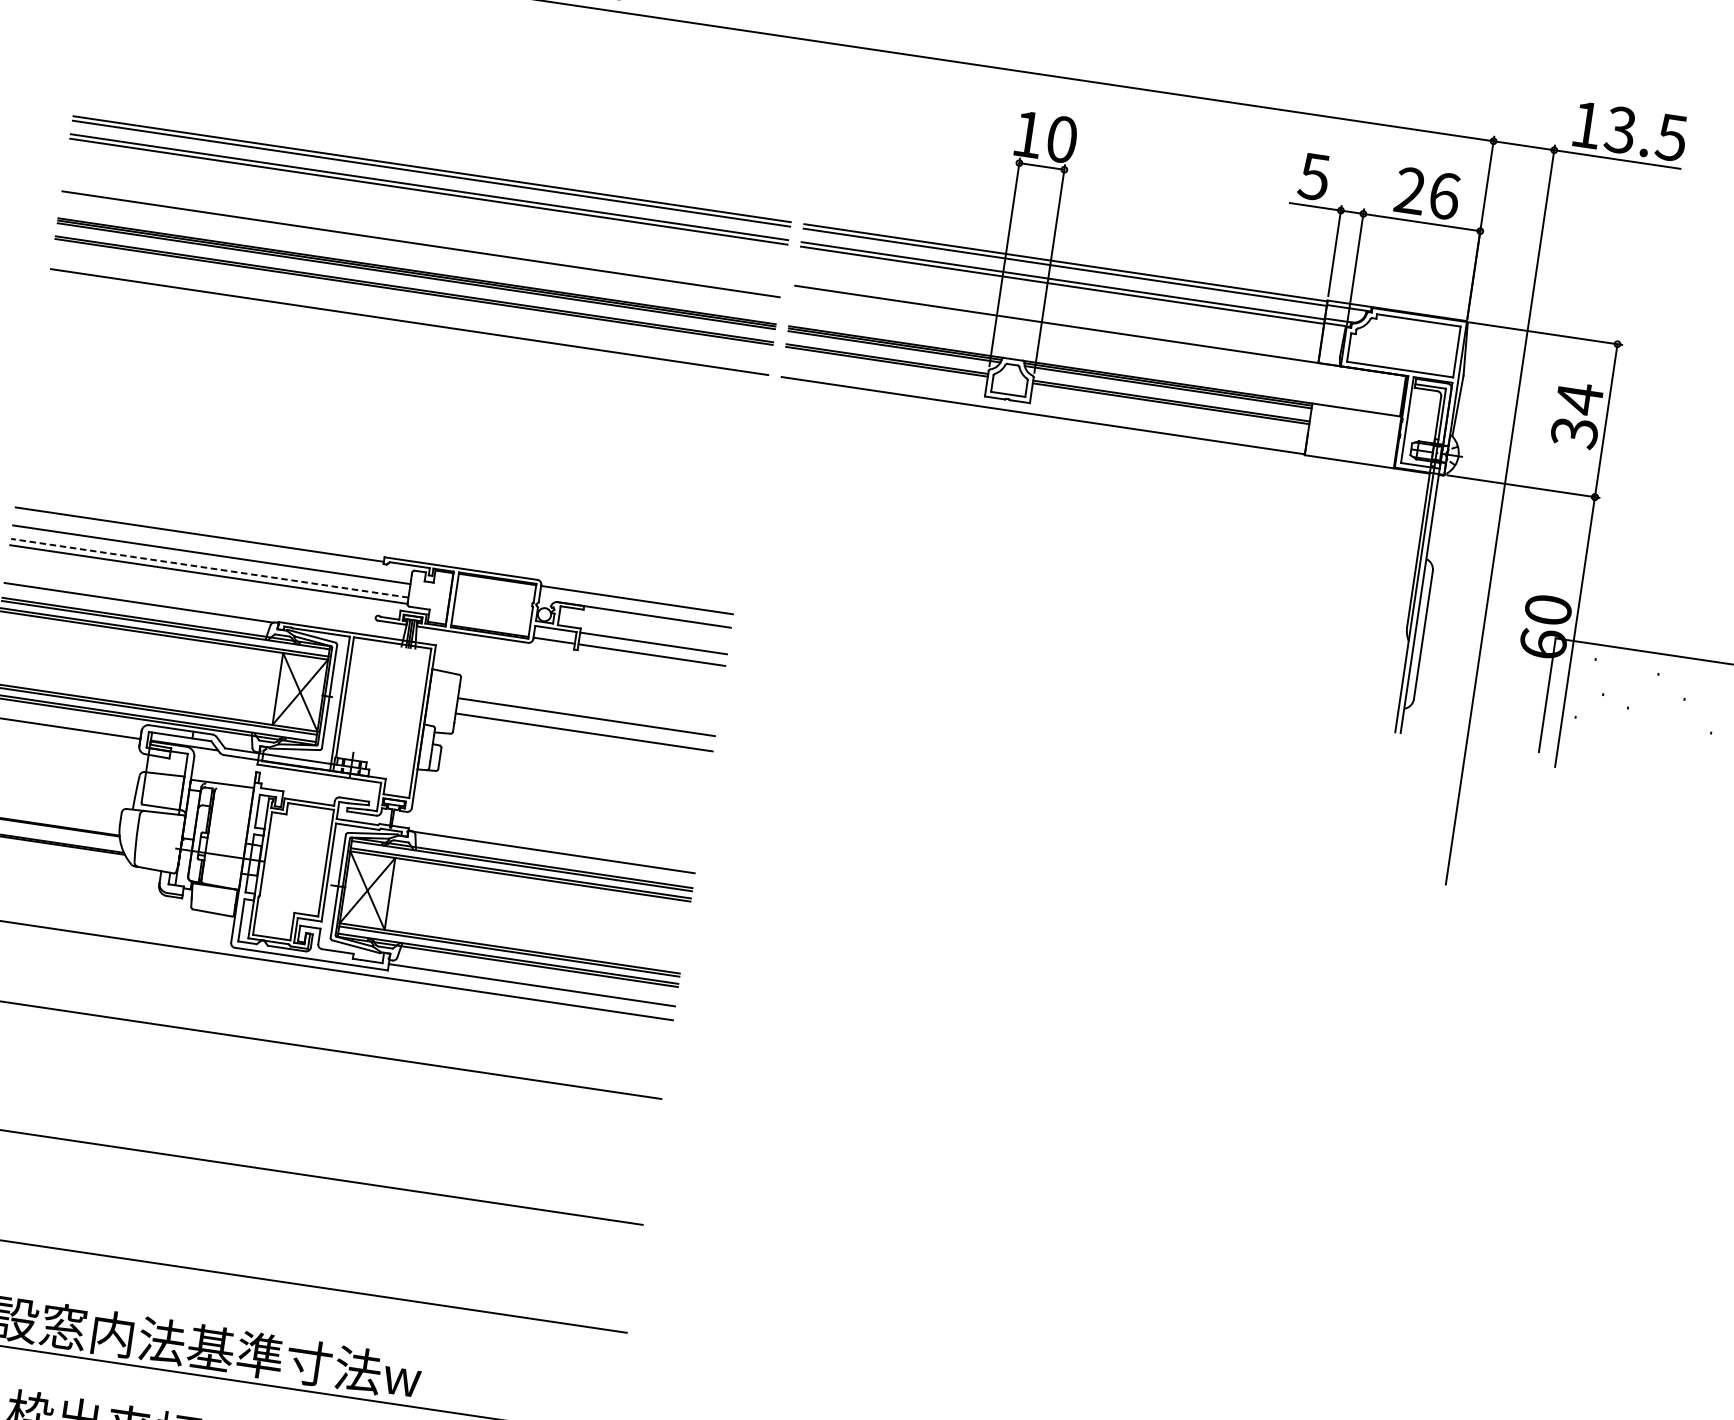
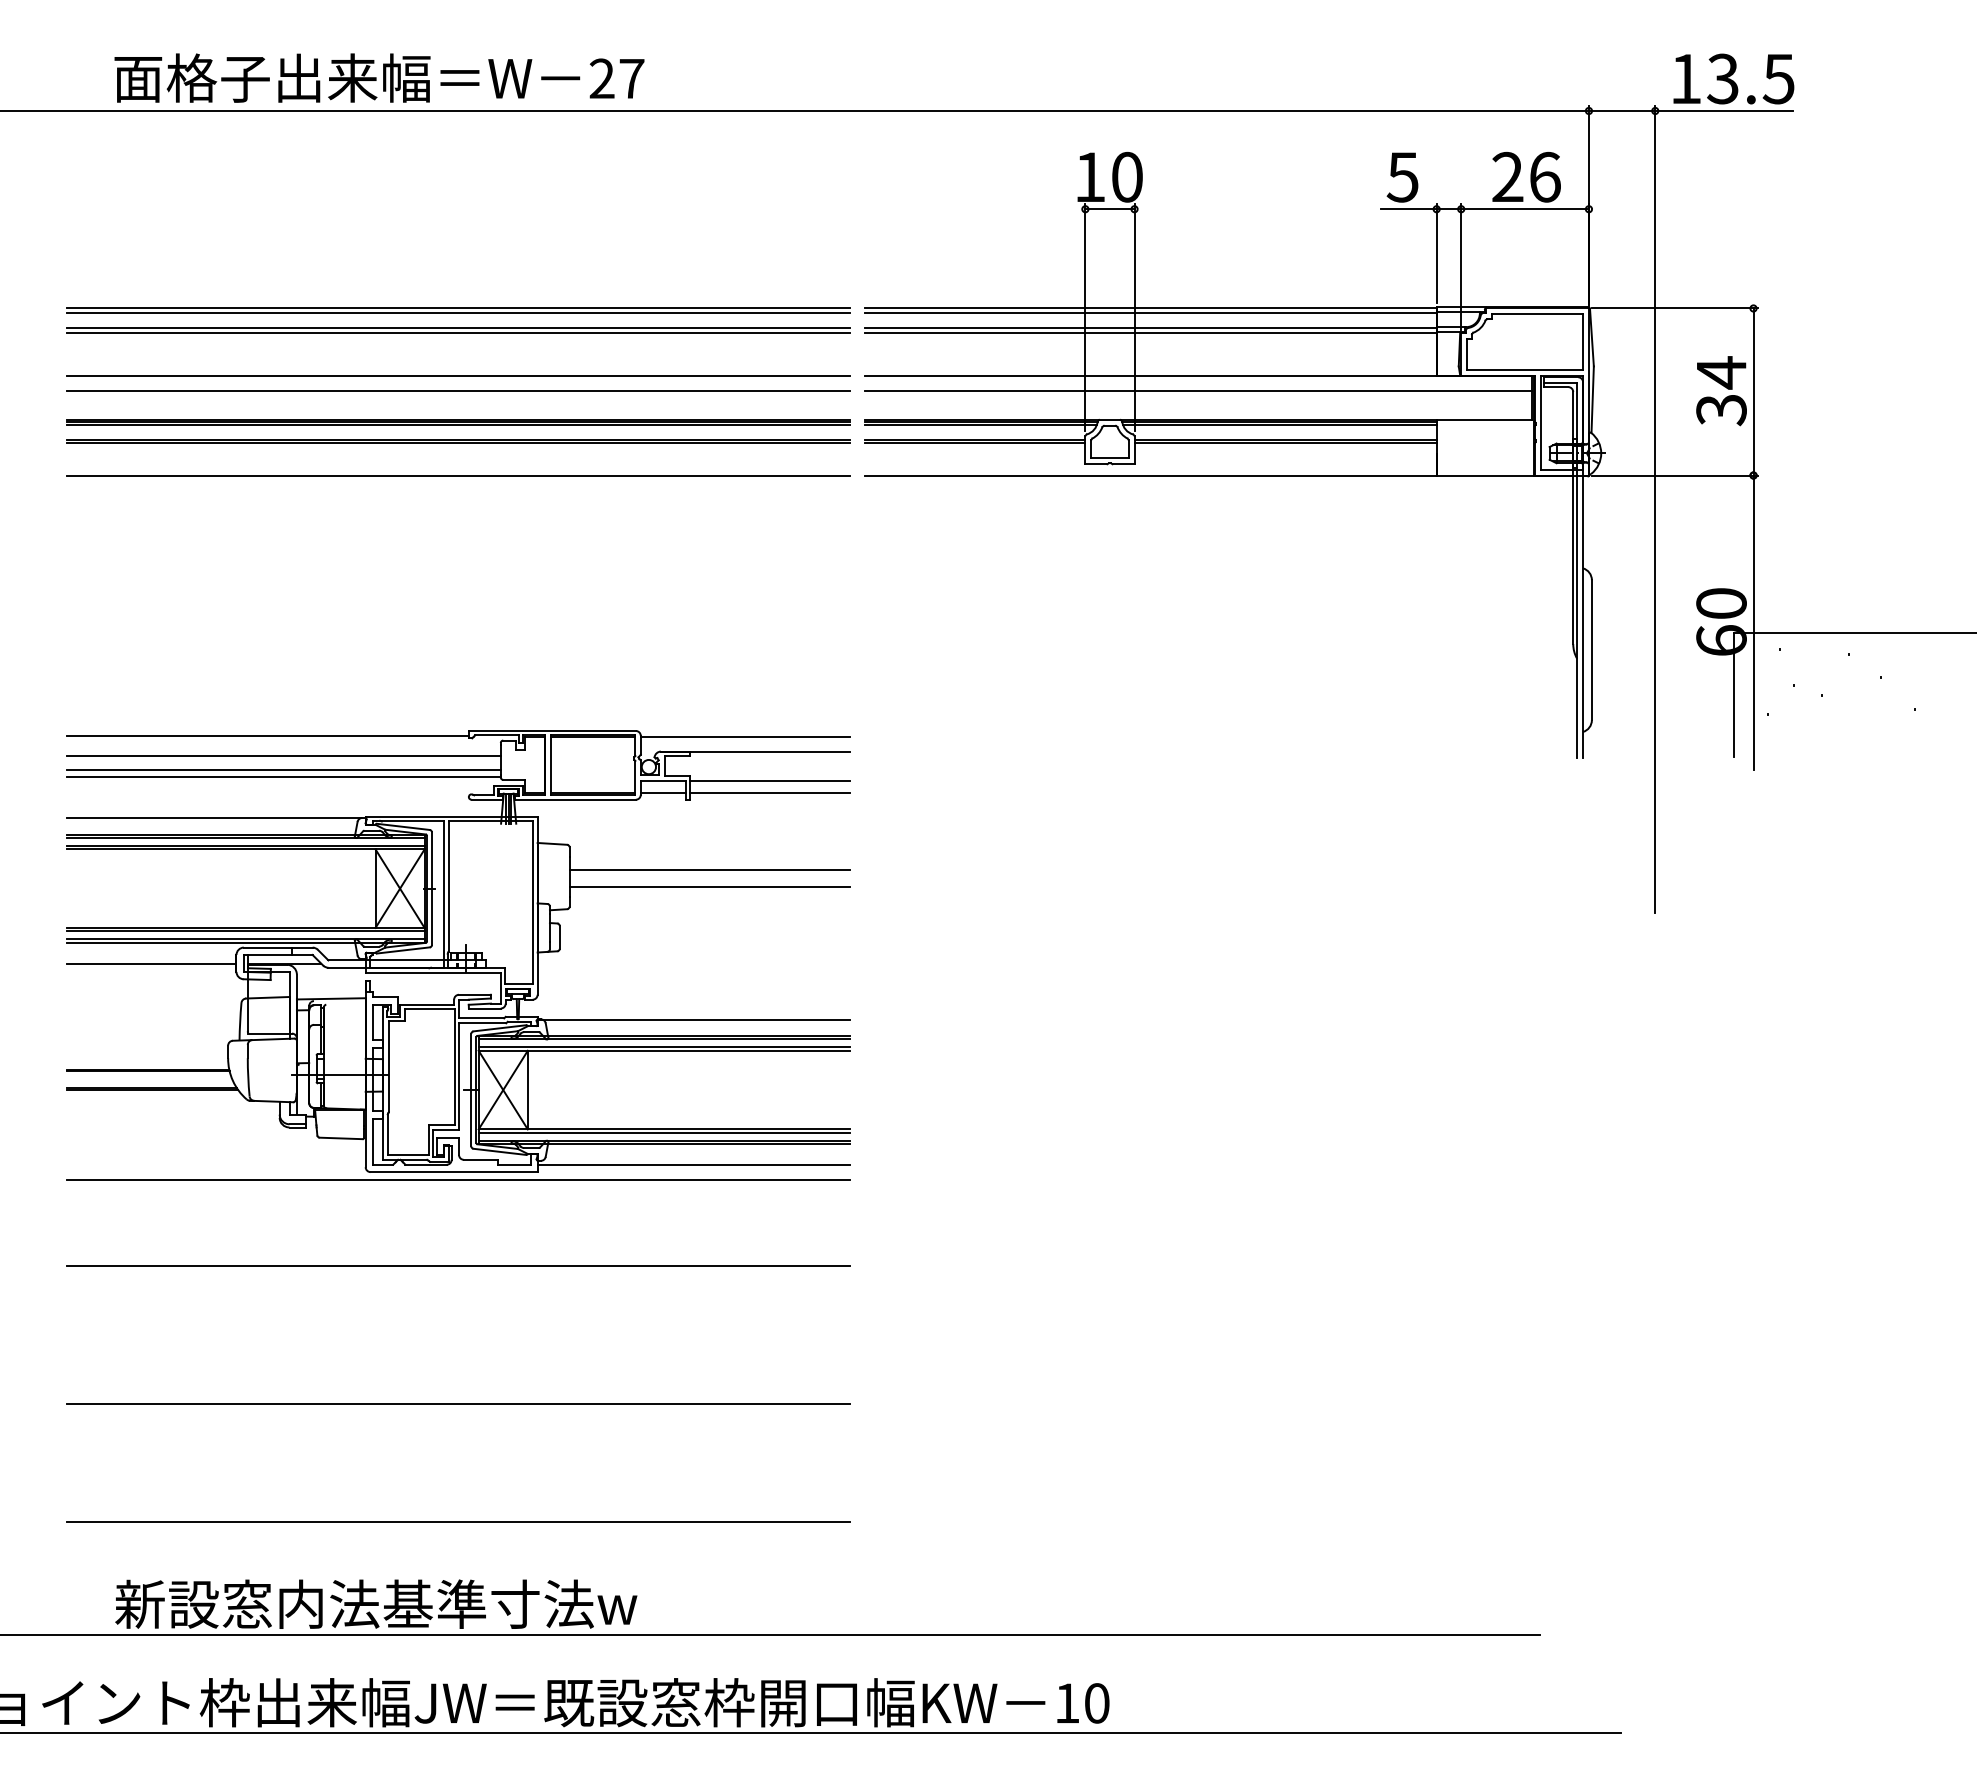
line: (423, 230) -> (458, 375), added
line: (1098, 344) -> (1198, 390), added
line: (209, 568) -> (283, 770), dashed -> solid

